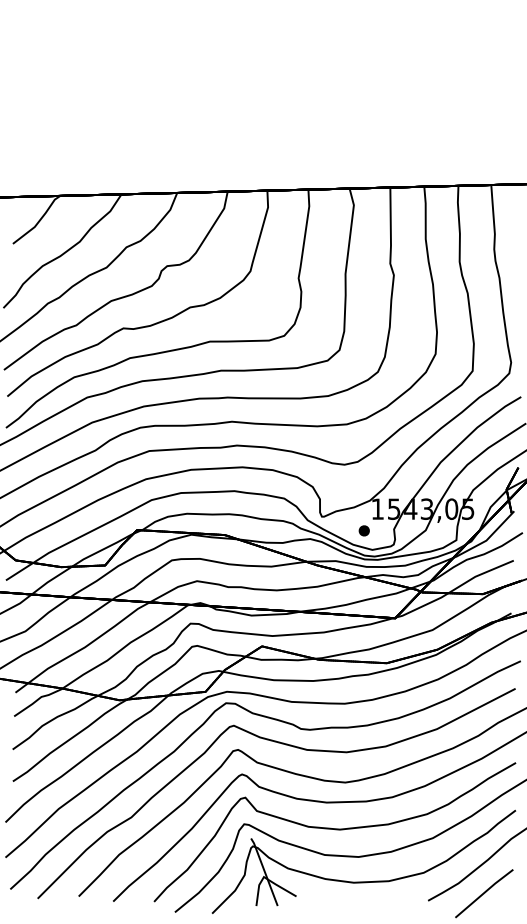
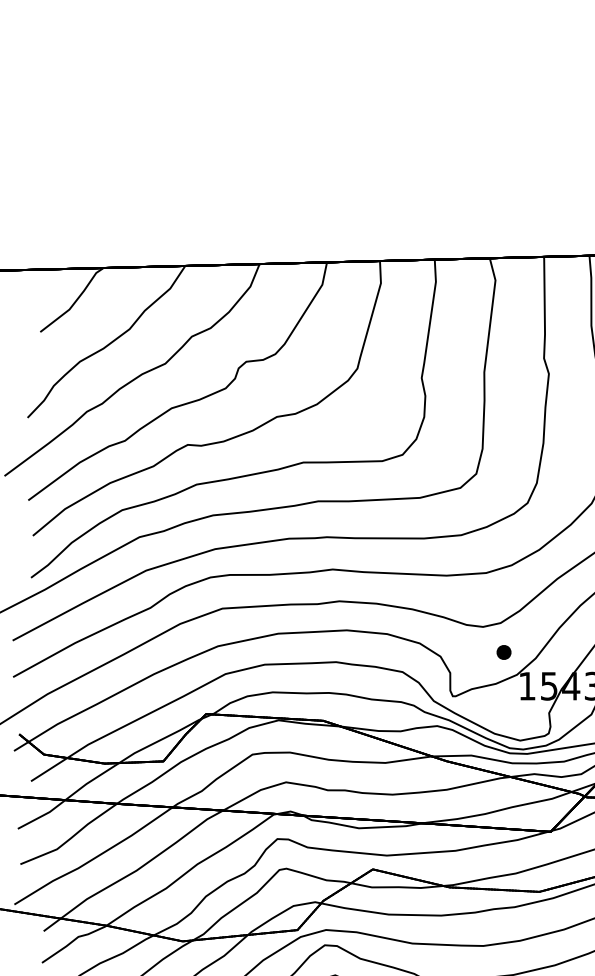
part: (363, 530) -> (502, 651), moved

